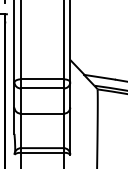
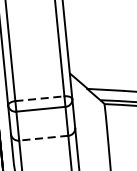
line: (42, 79) -> (40, 98), solid -> dashed
line: (41, 113) -> (42, 138), solid -> dashed

